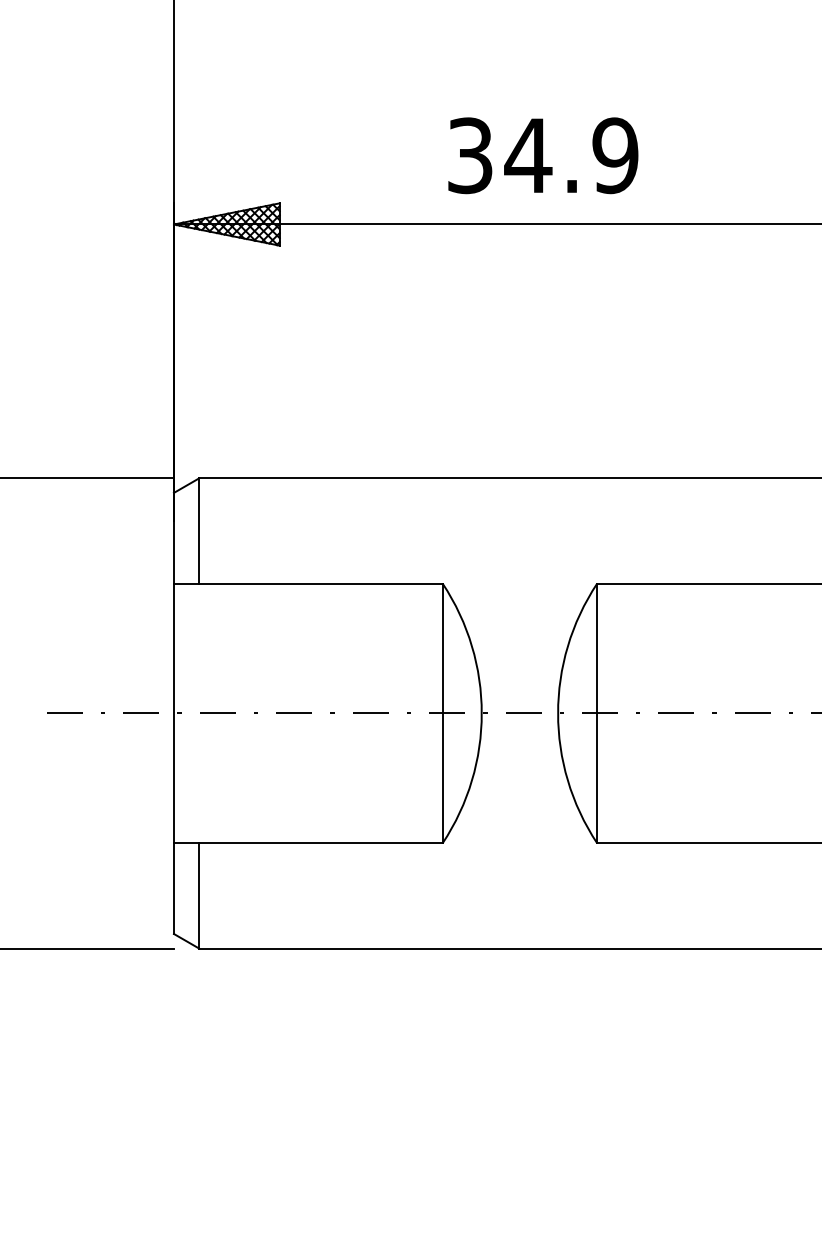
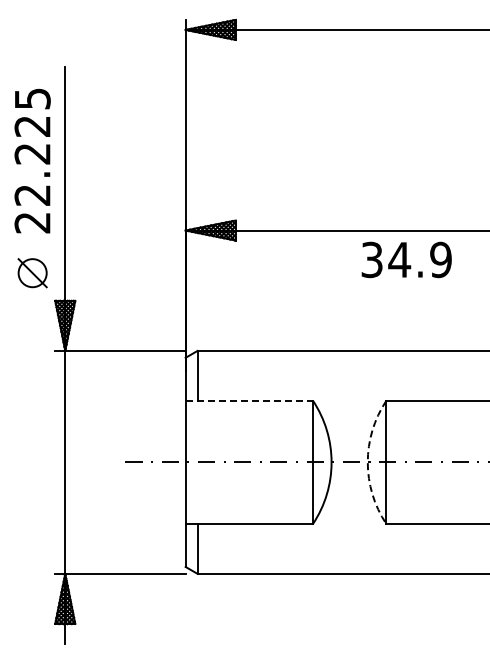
text: (542, 154) -> (406, 259), moved
line: (308, 582) -> (249, 400), solid -> dashed
arc: (557, 713) -> (367, 462), solid -> dashed

